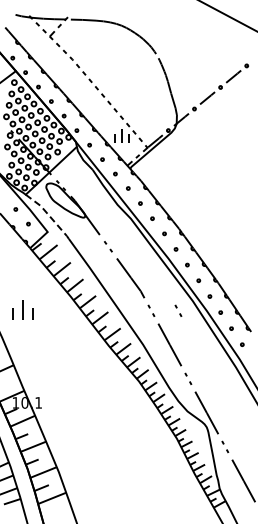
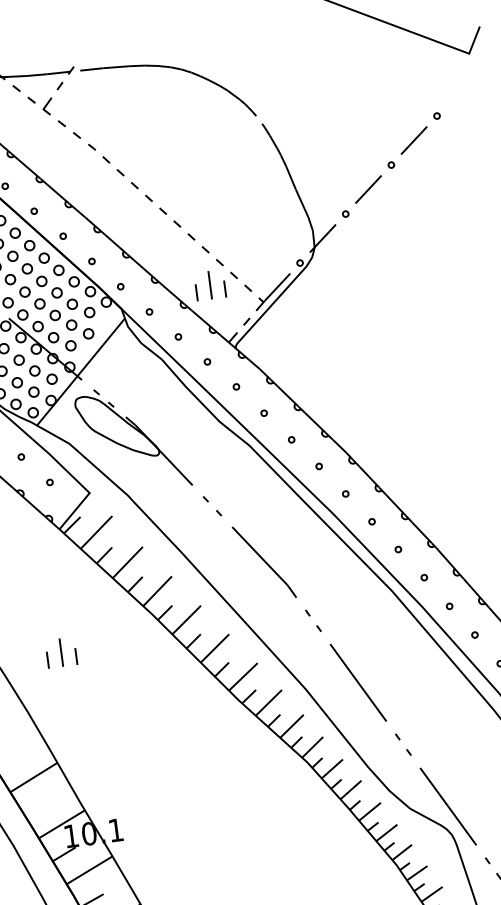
line: (49, 215) -> (88, 460), dashed -> solid
part: (22, 309) -> (60, 651), size x0.71
part: (178, 310) -> (366, 613), removed

